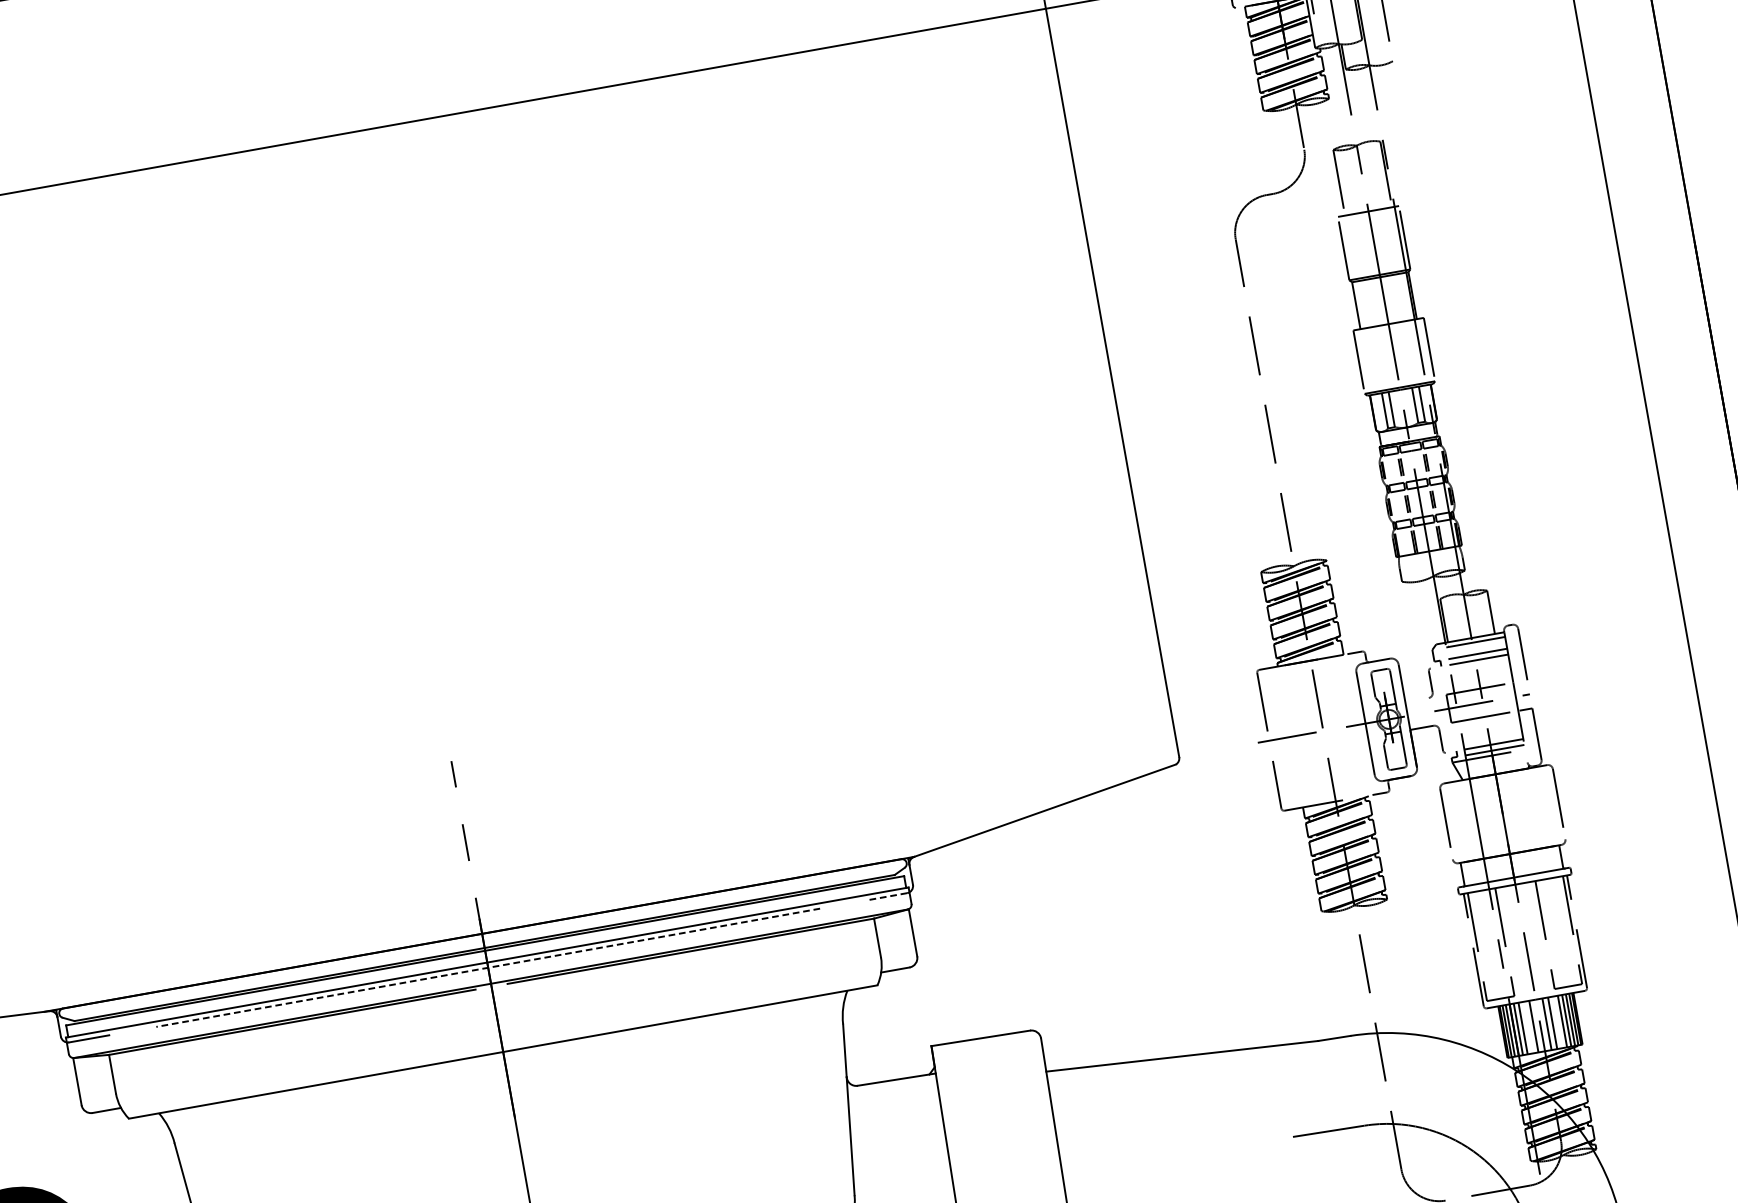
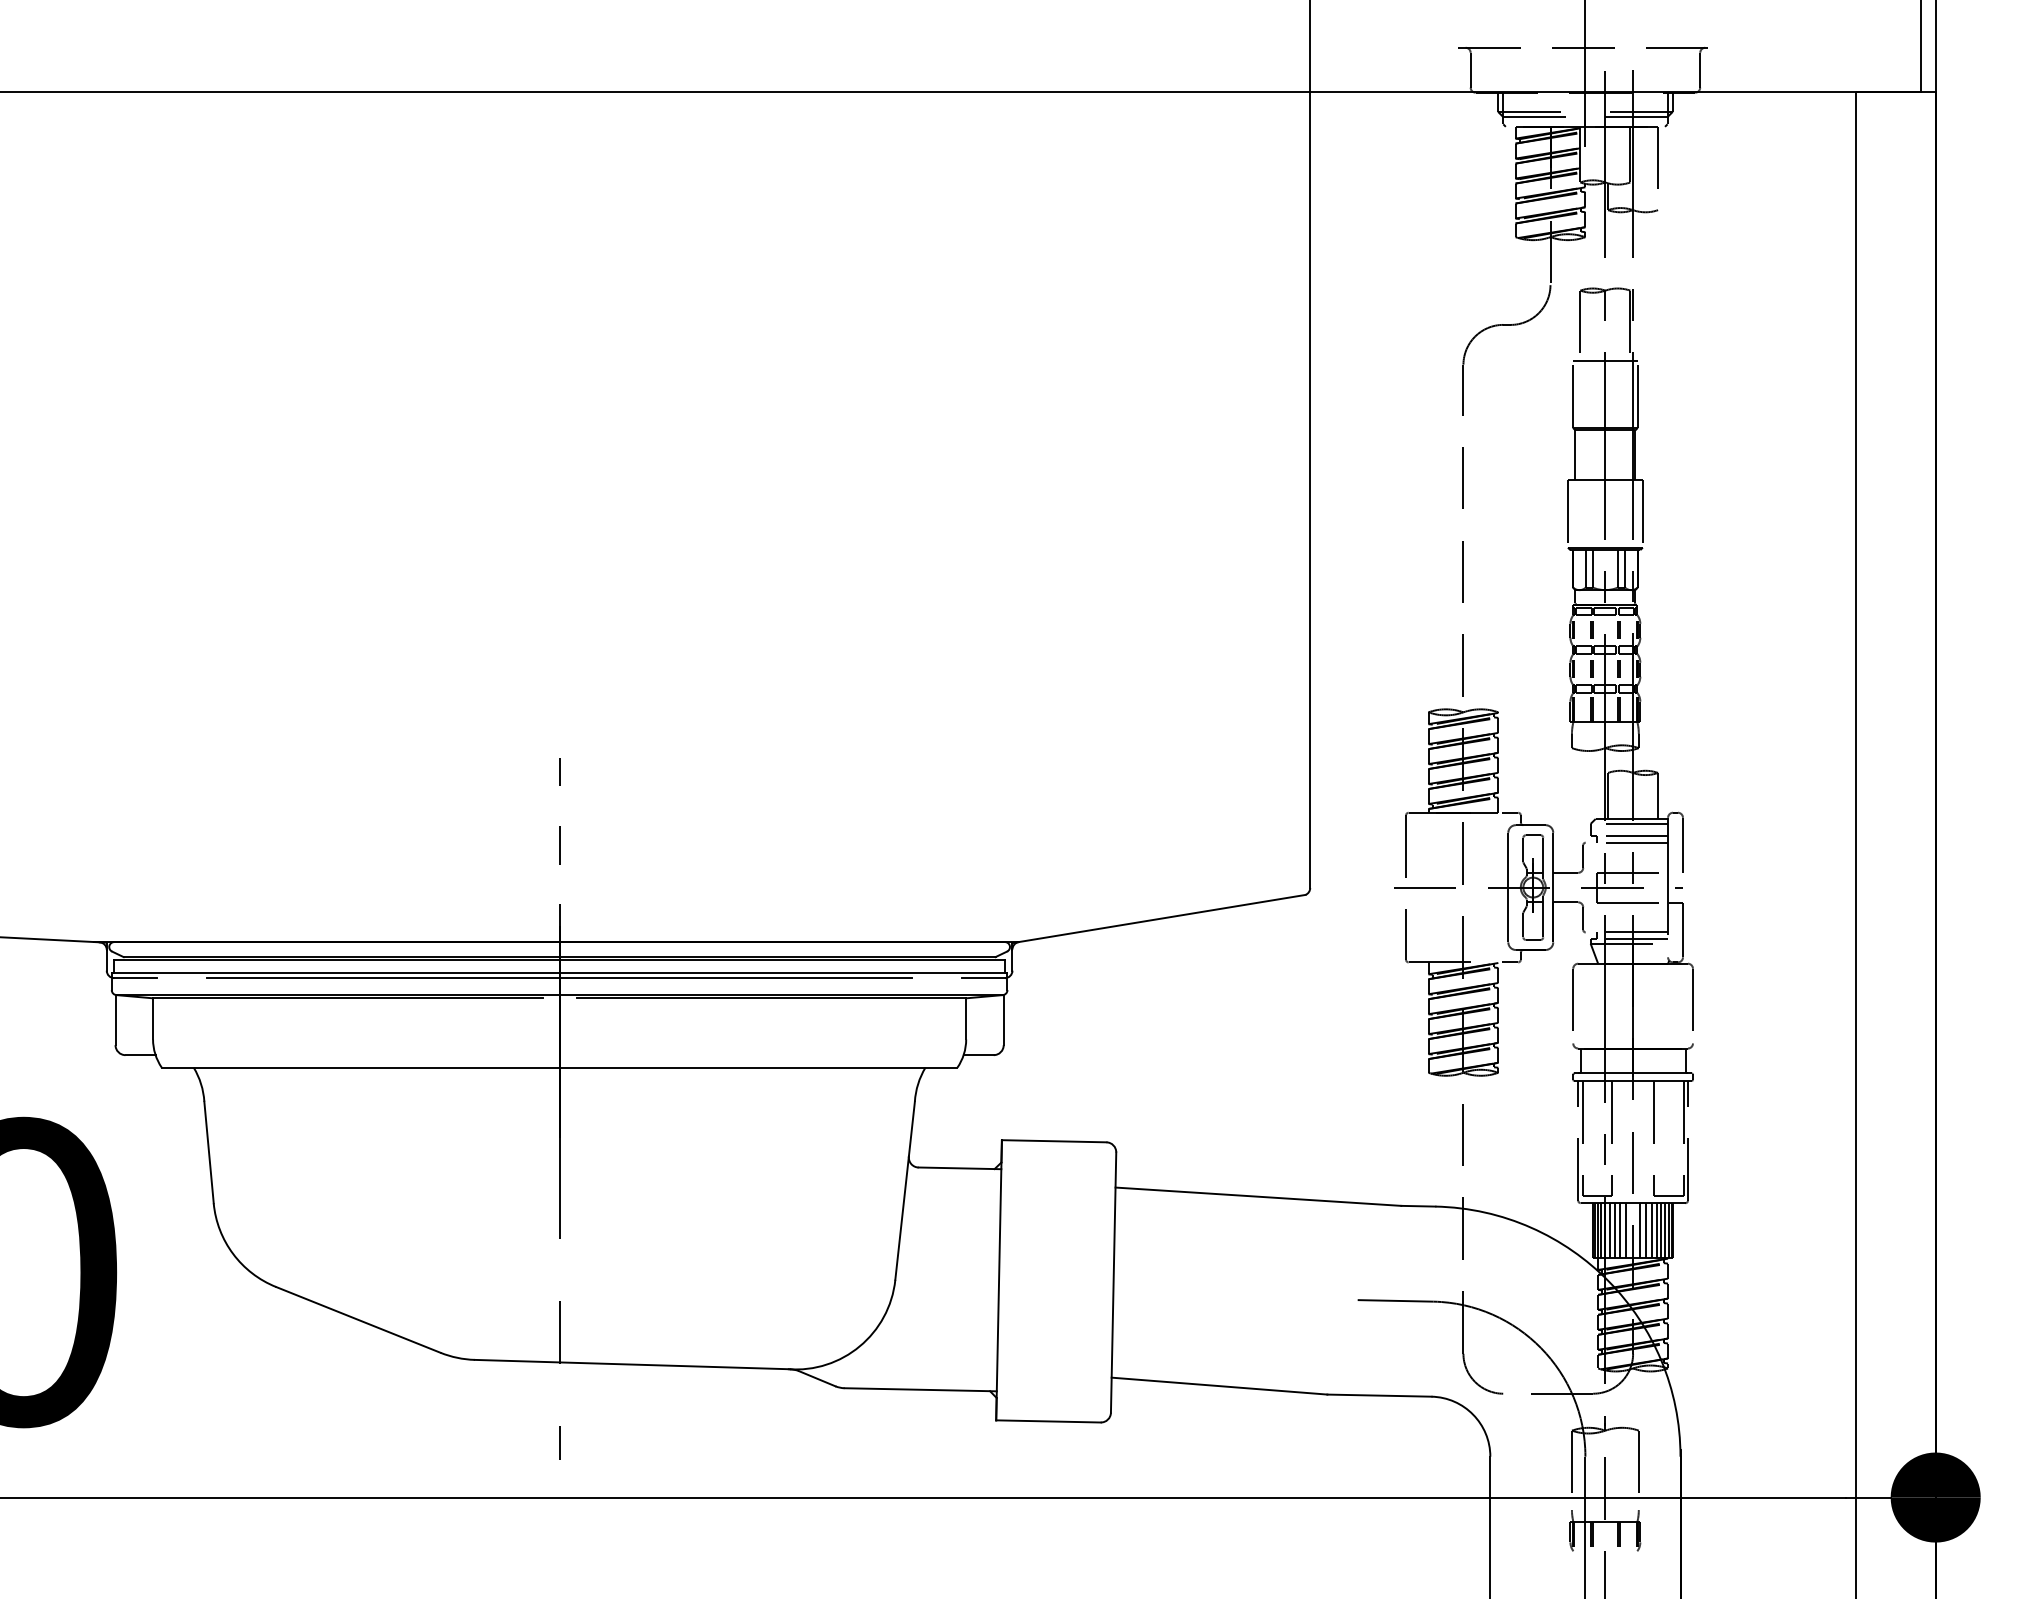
line: (1416, 699) -> (1565, 872), added
line: (887, 897) -> (983, 978), dashed -> solid
line: (488, 968) -> (559, 978), dashed -> solid
line: (1557, 1022) -> (1651, 1230), added
line: (1528, 1027) -> (1620, 1230), added

